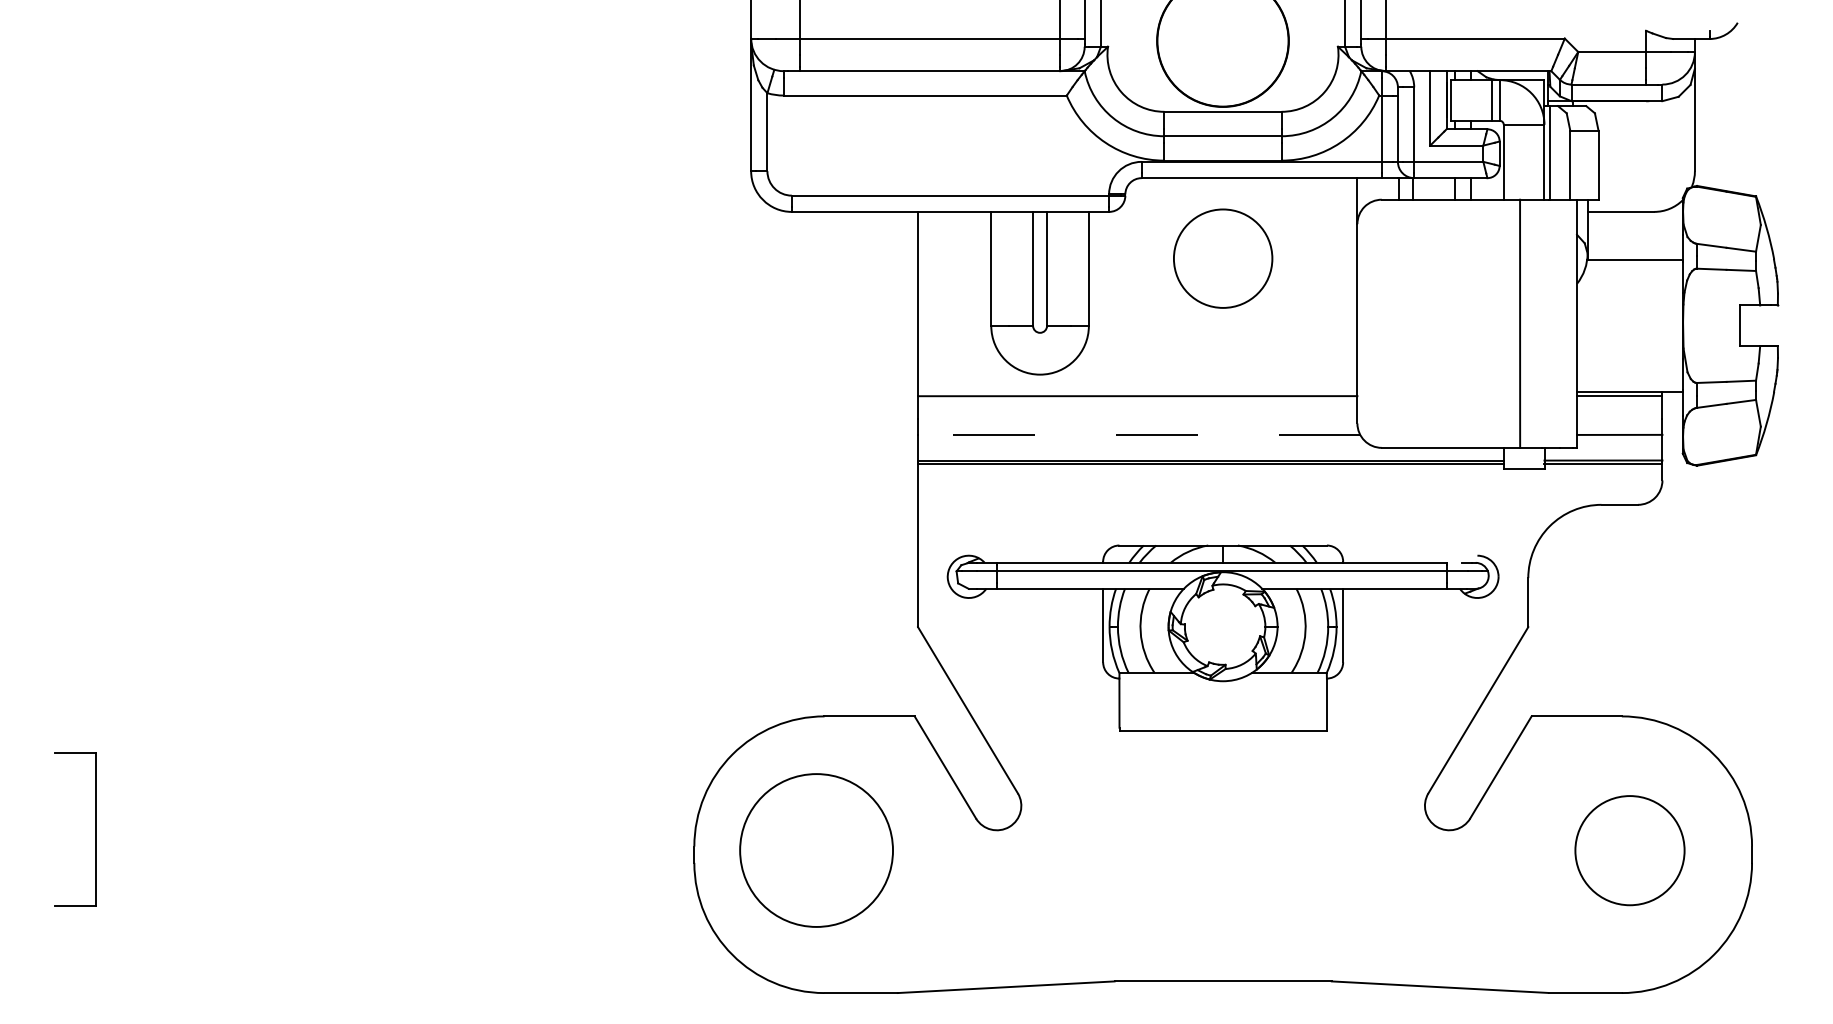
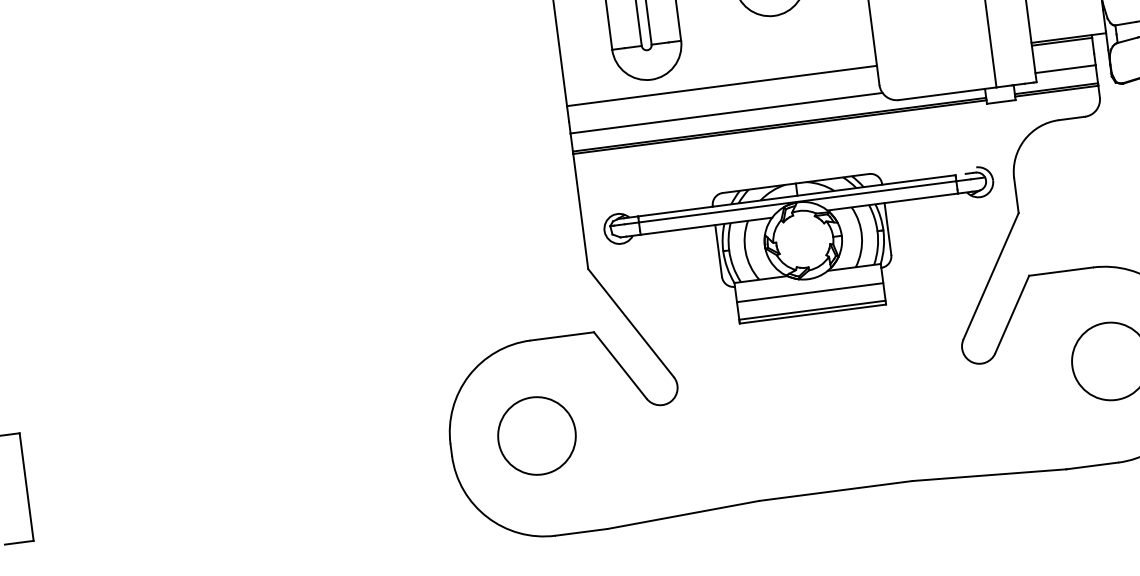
line: (1138, 434) -> (726, 112), dashed -> solid
line: (1222, 700) -> (809, 292), added
line: (1222, 725) -> (811, 310), added
circle: (815, 850) -> (536, 435), size x0.71

